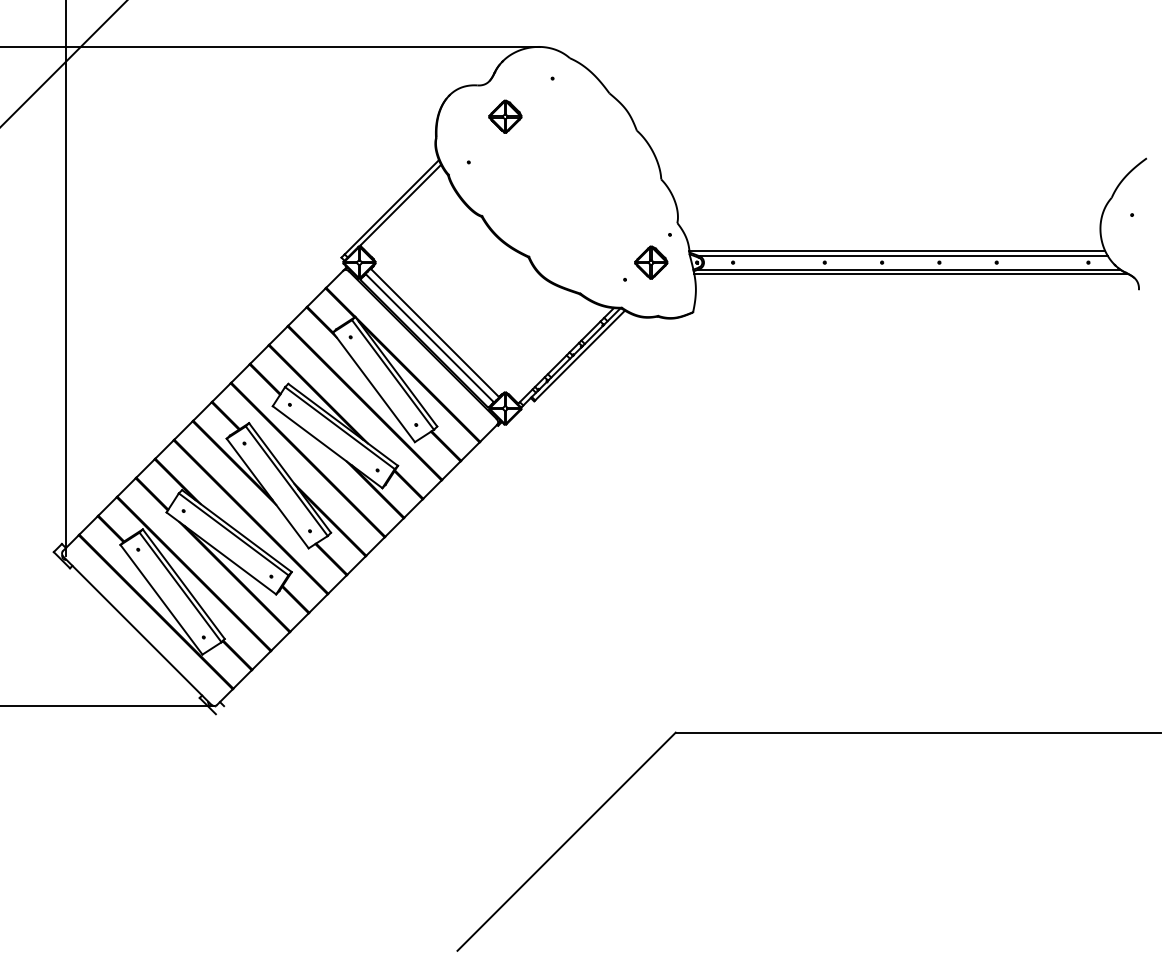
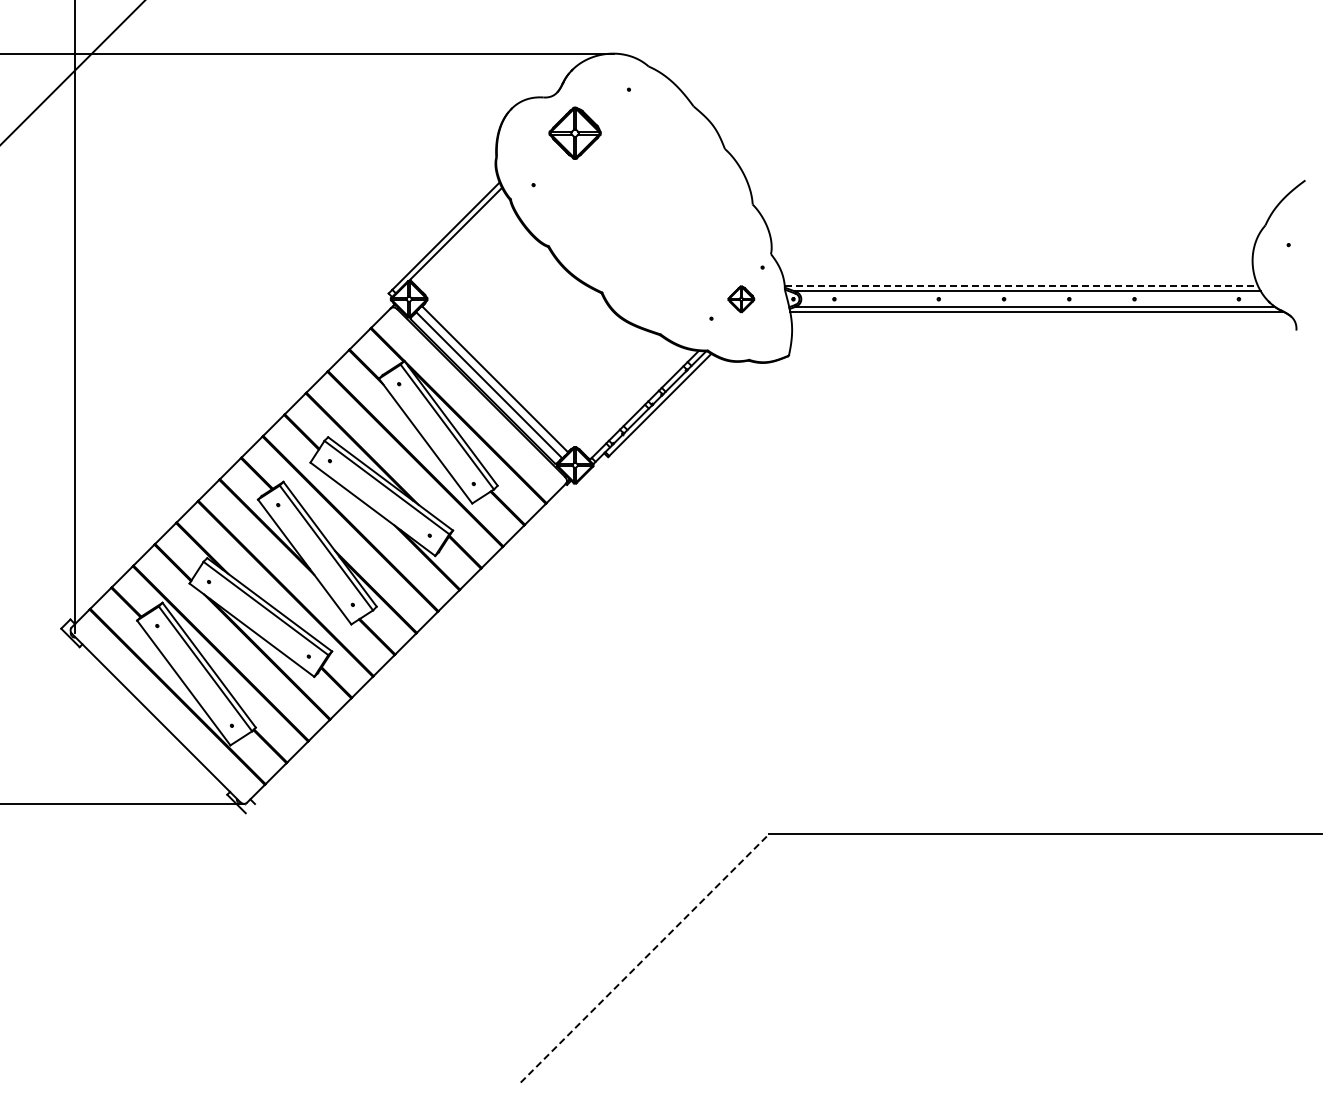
part: (505, 116) -> (575, 132), size x1.4
line: (897, 251) -> (1021, 286), solid -> dashed
part: (651, 262) -> (741, 299), size x0.7
line: (566, 841) -> (644, 958), solid -> dashed

